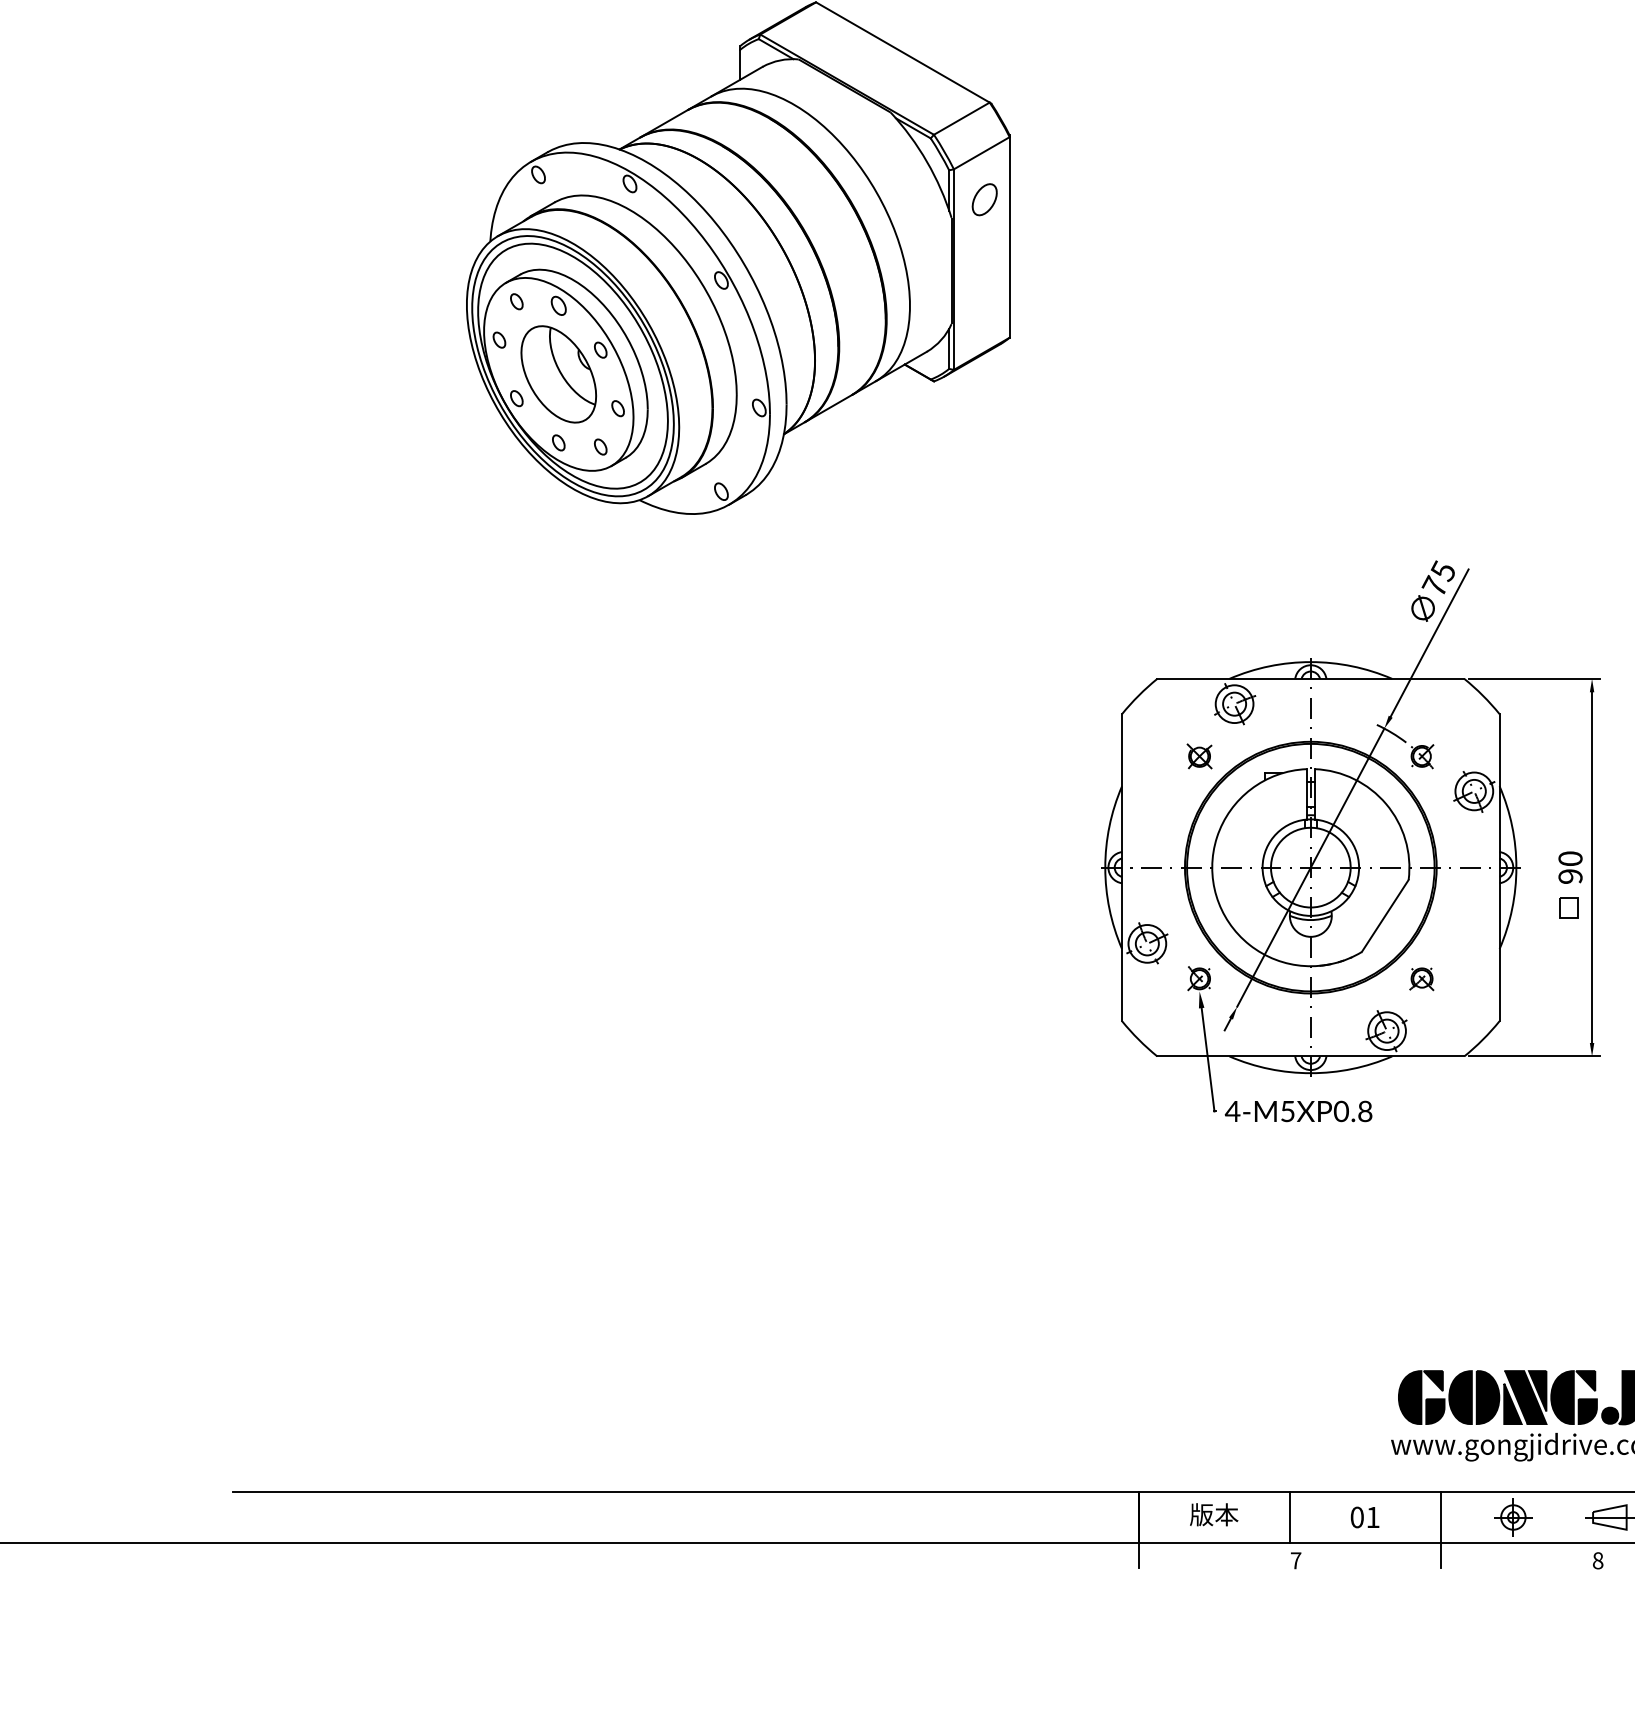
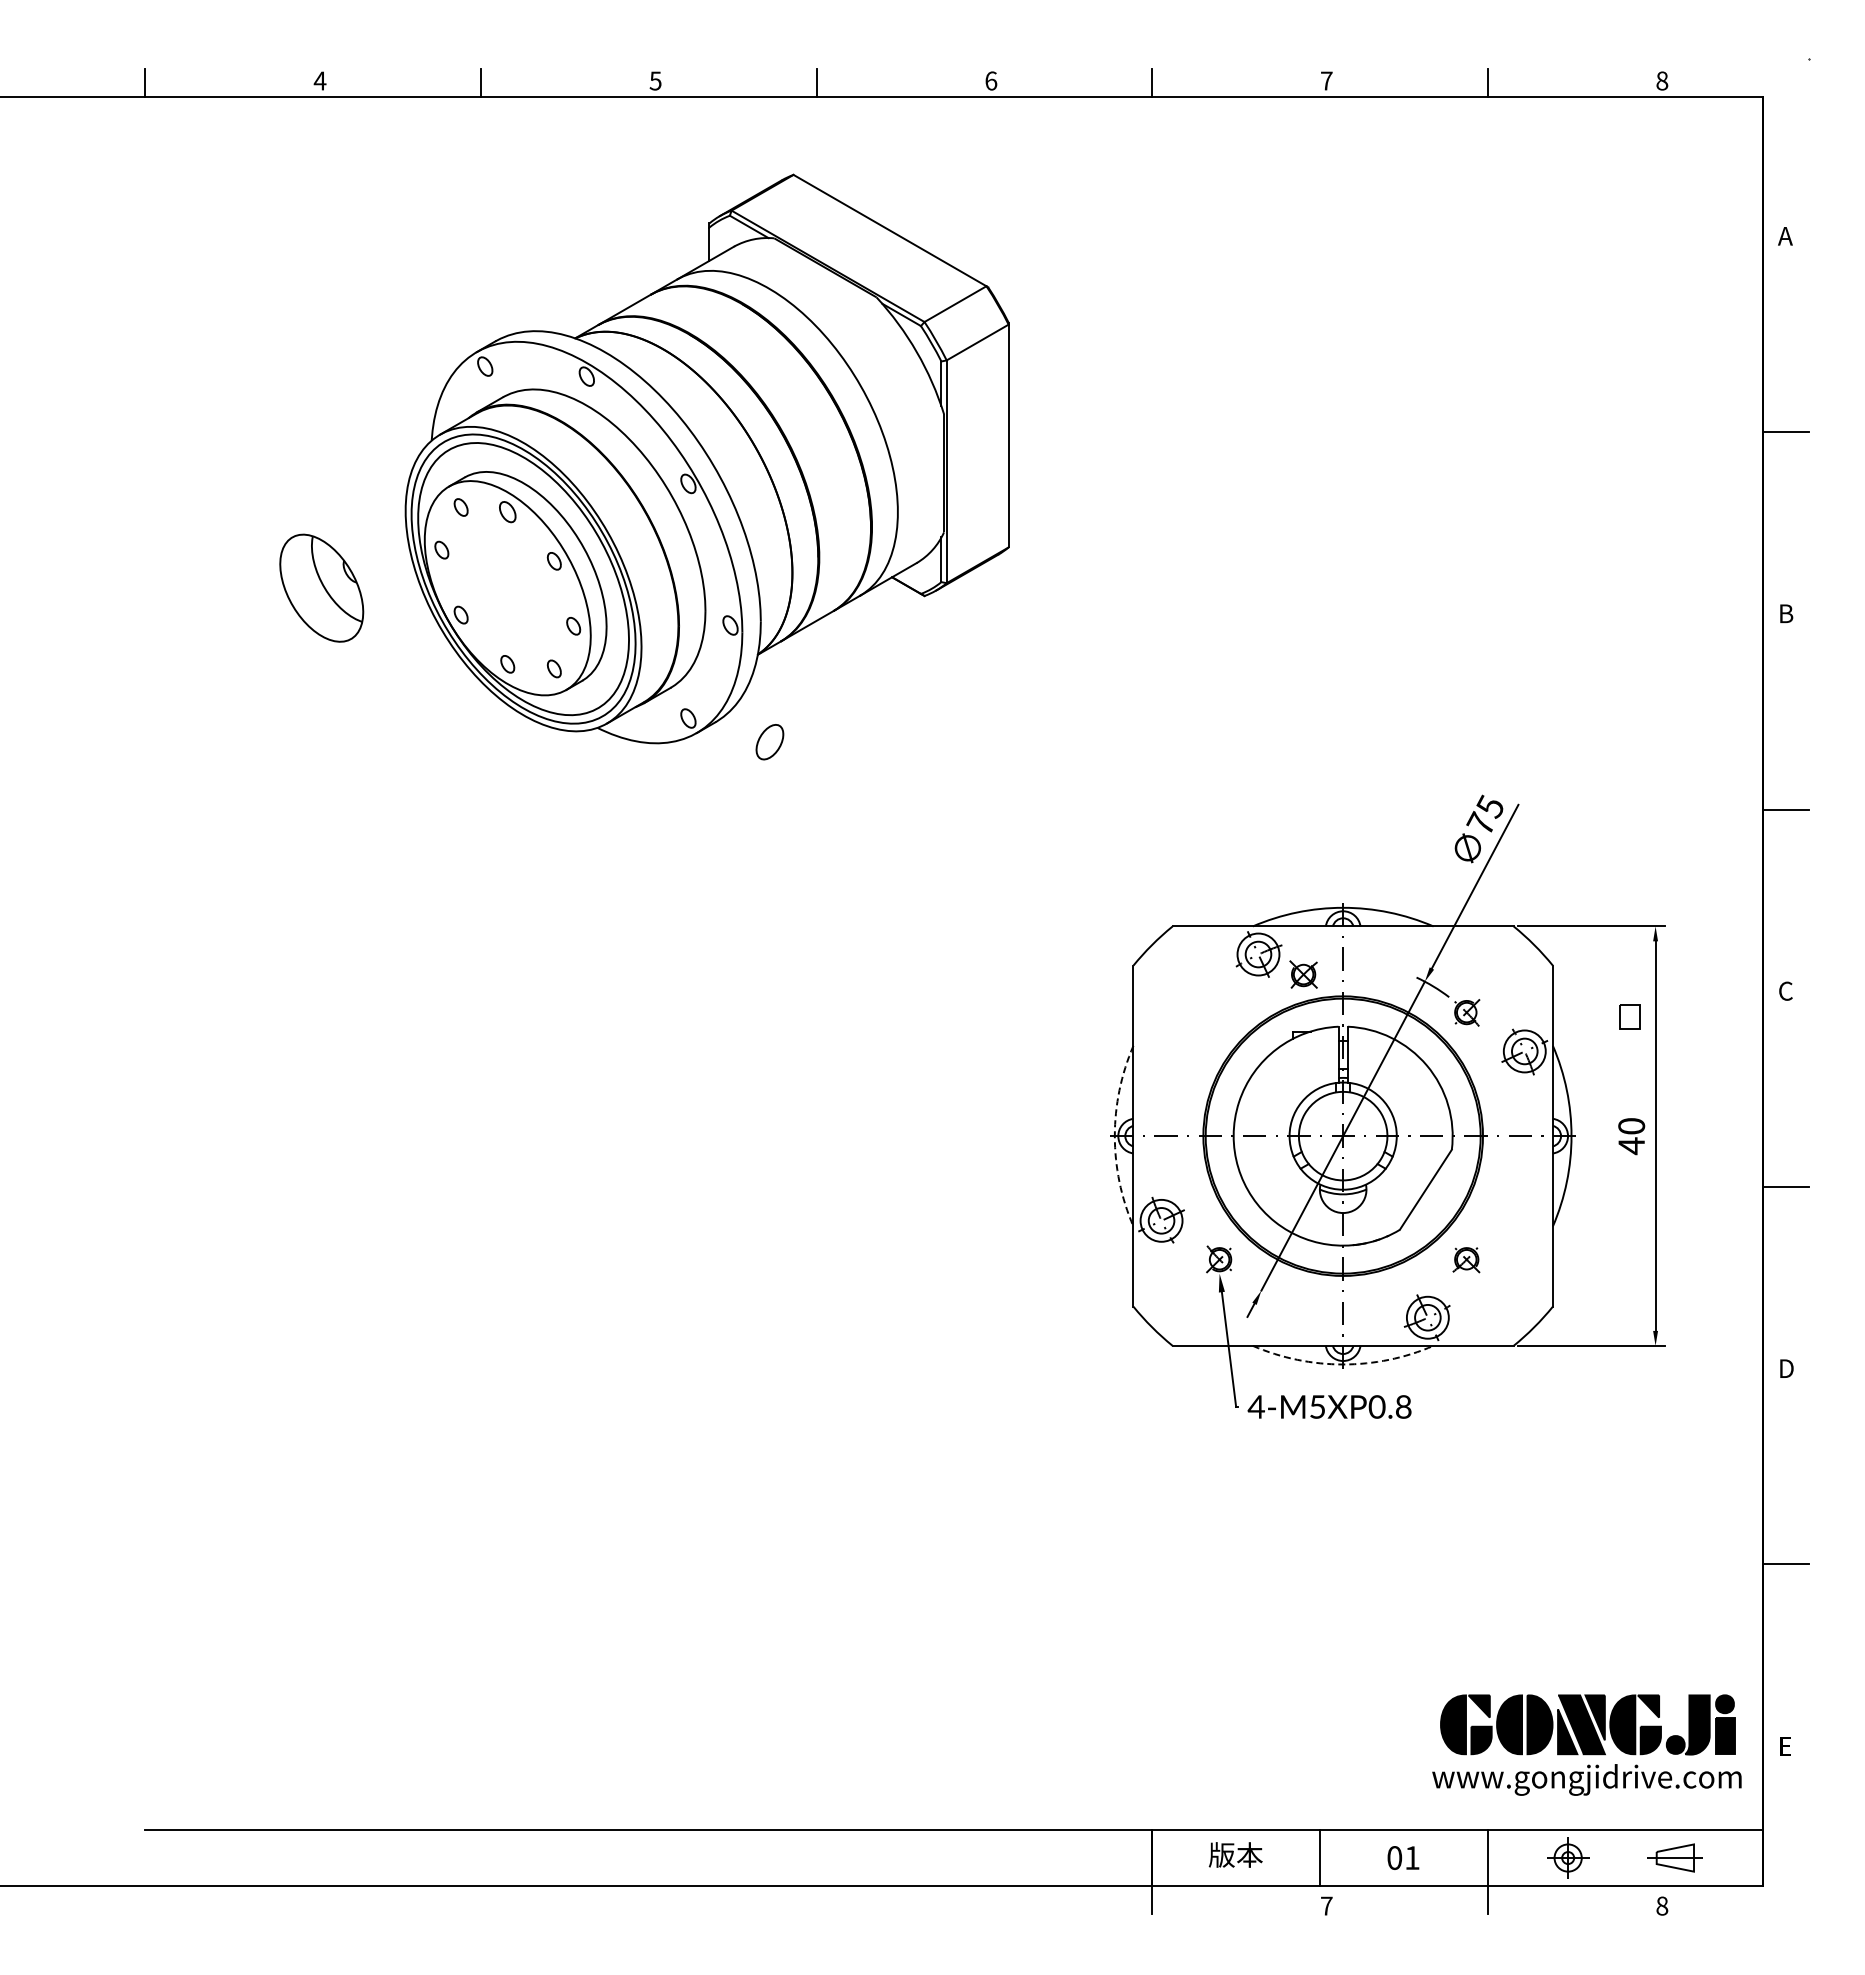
part: (984, 200) -> (769, 742), moved
part: (558, 373) -> (321, 587), moved
part: (1199, 756) -> (1303, 974), moved
arc: (1104, 867) -> (1114, 1136), solid -> dashed
text: (1570, 876) -> (1631, 1146), 90 -> 40
part: (1568, 907) -> (1629, 1016), moved
arc: (1311, 1073) -> (1343, 1364), solid -> dashed

